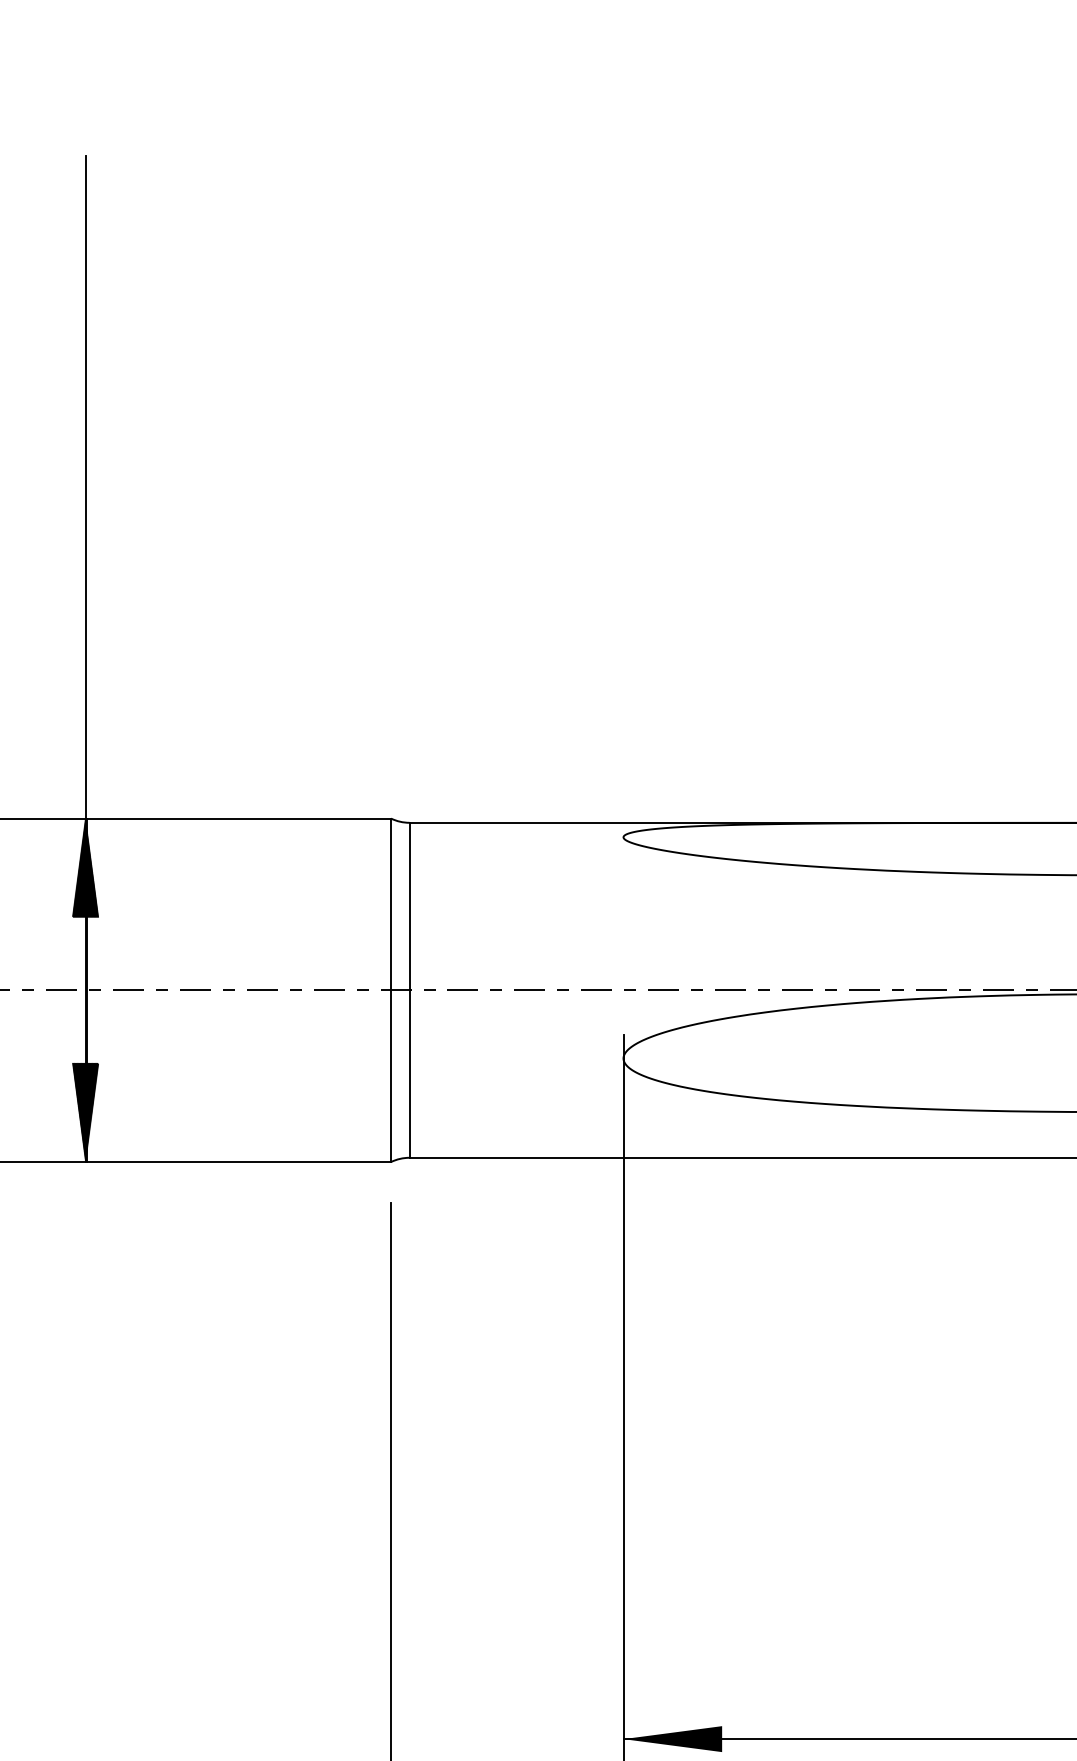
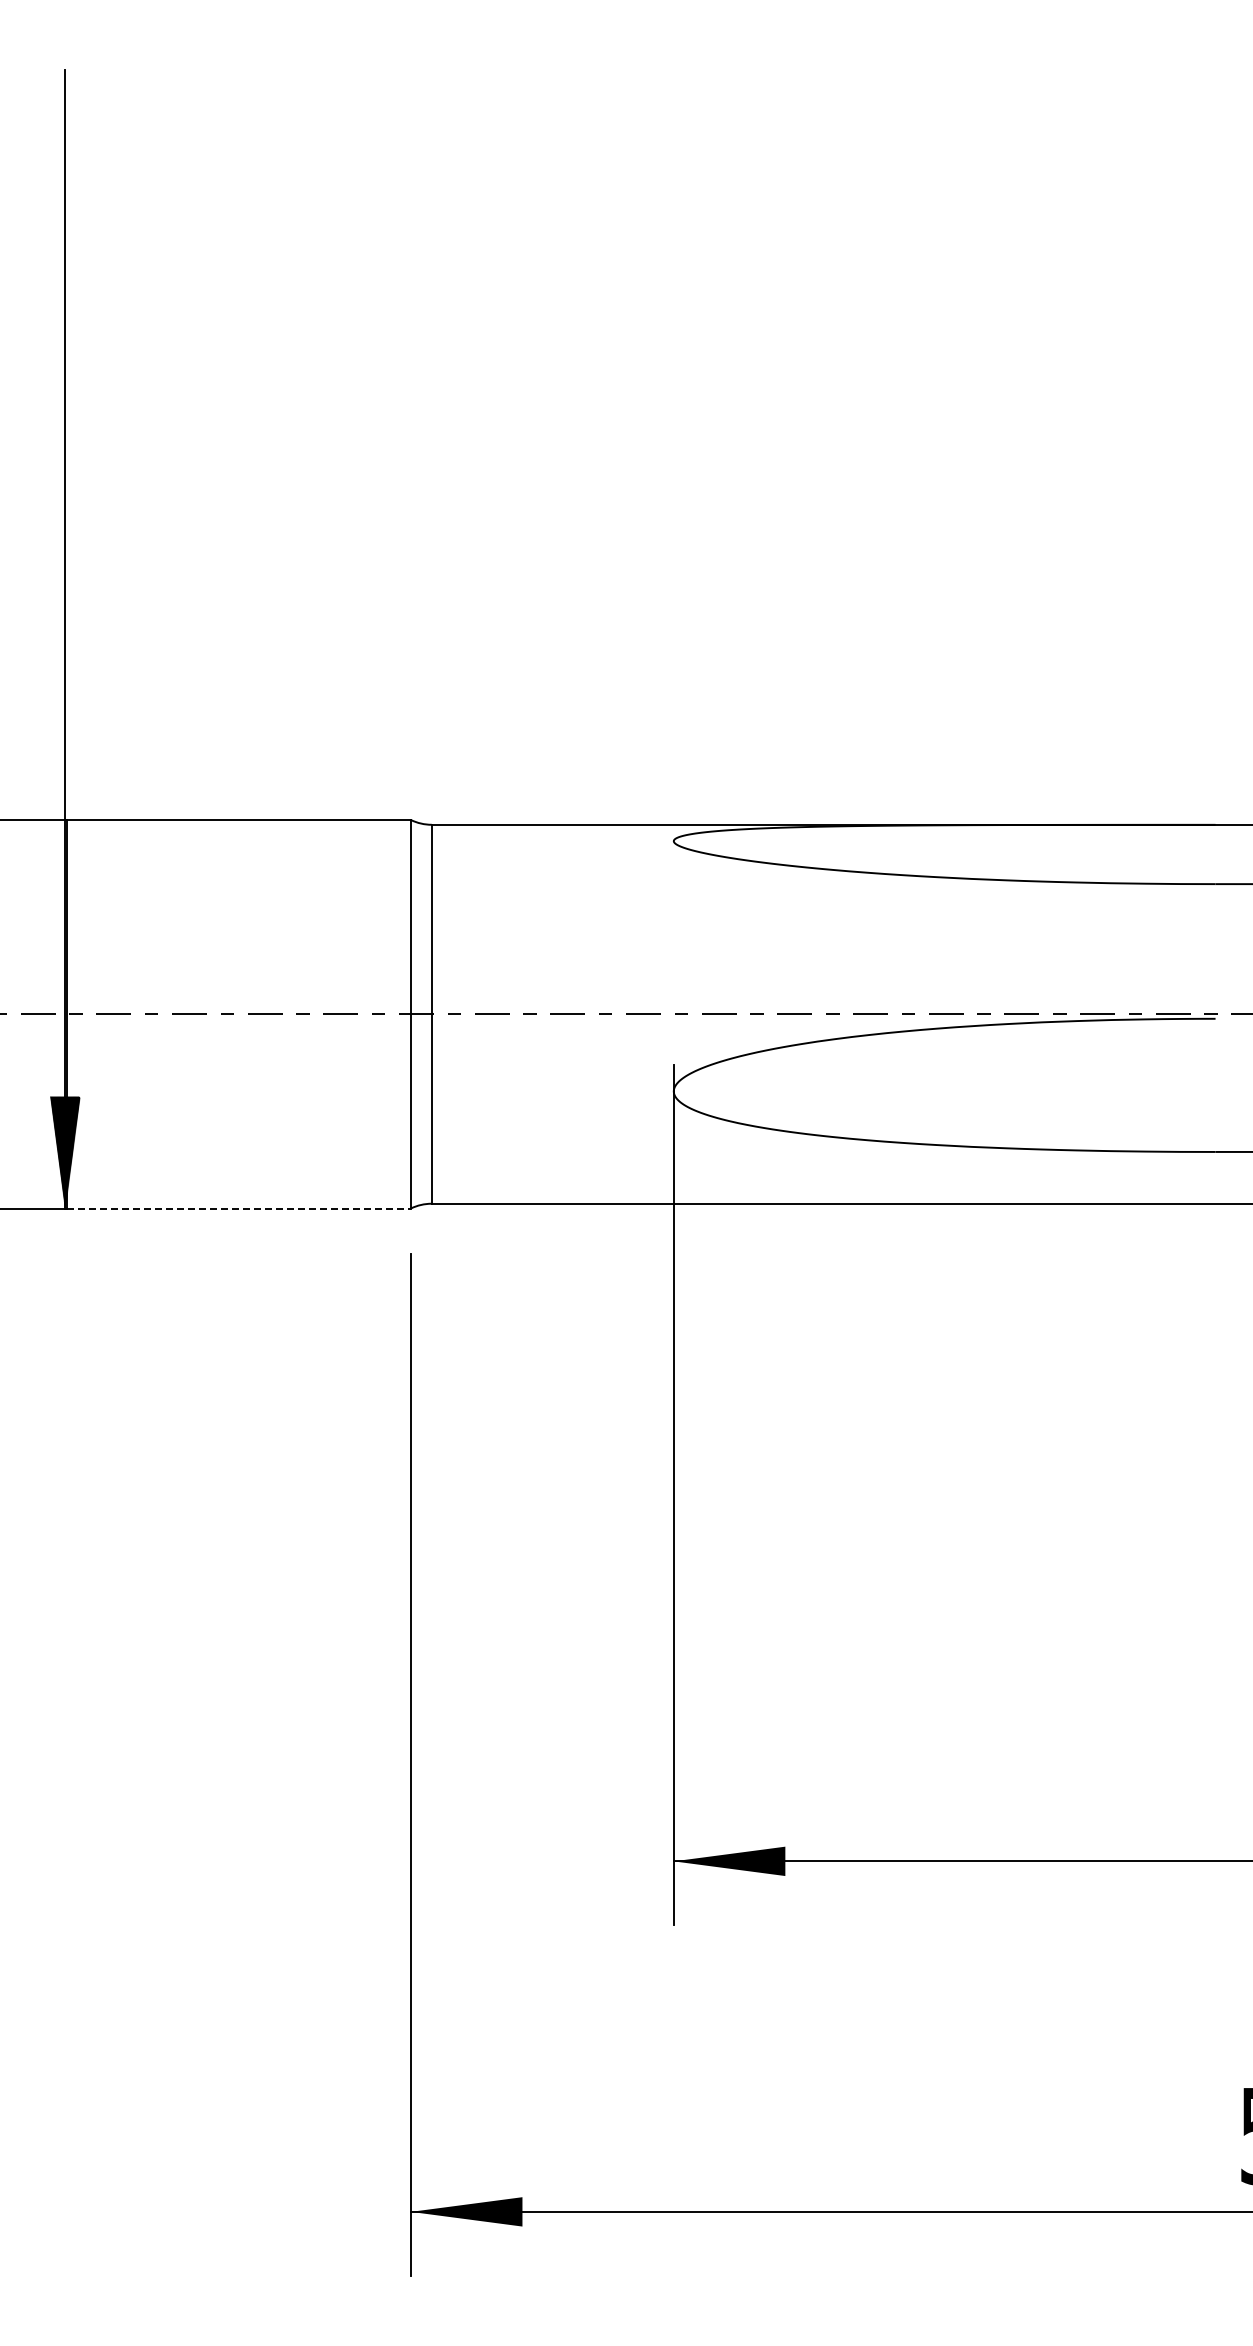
hatch: (84, 867) -> (64, 875), removed
line: (239, 1162) -> (239, 1208), solid -> dashed

